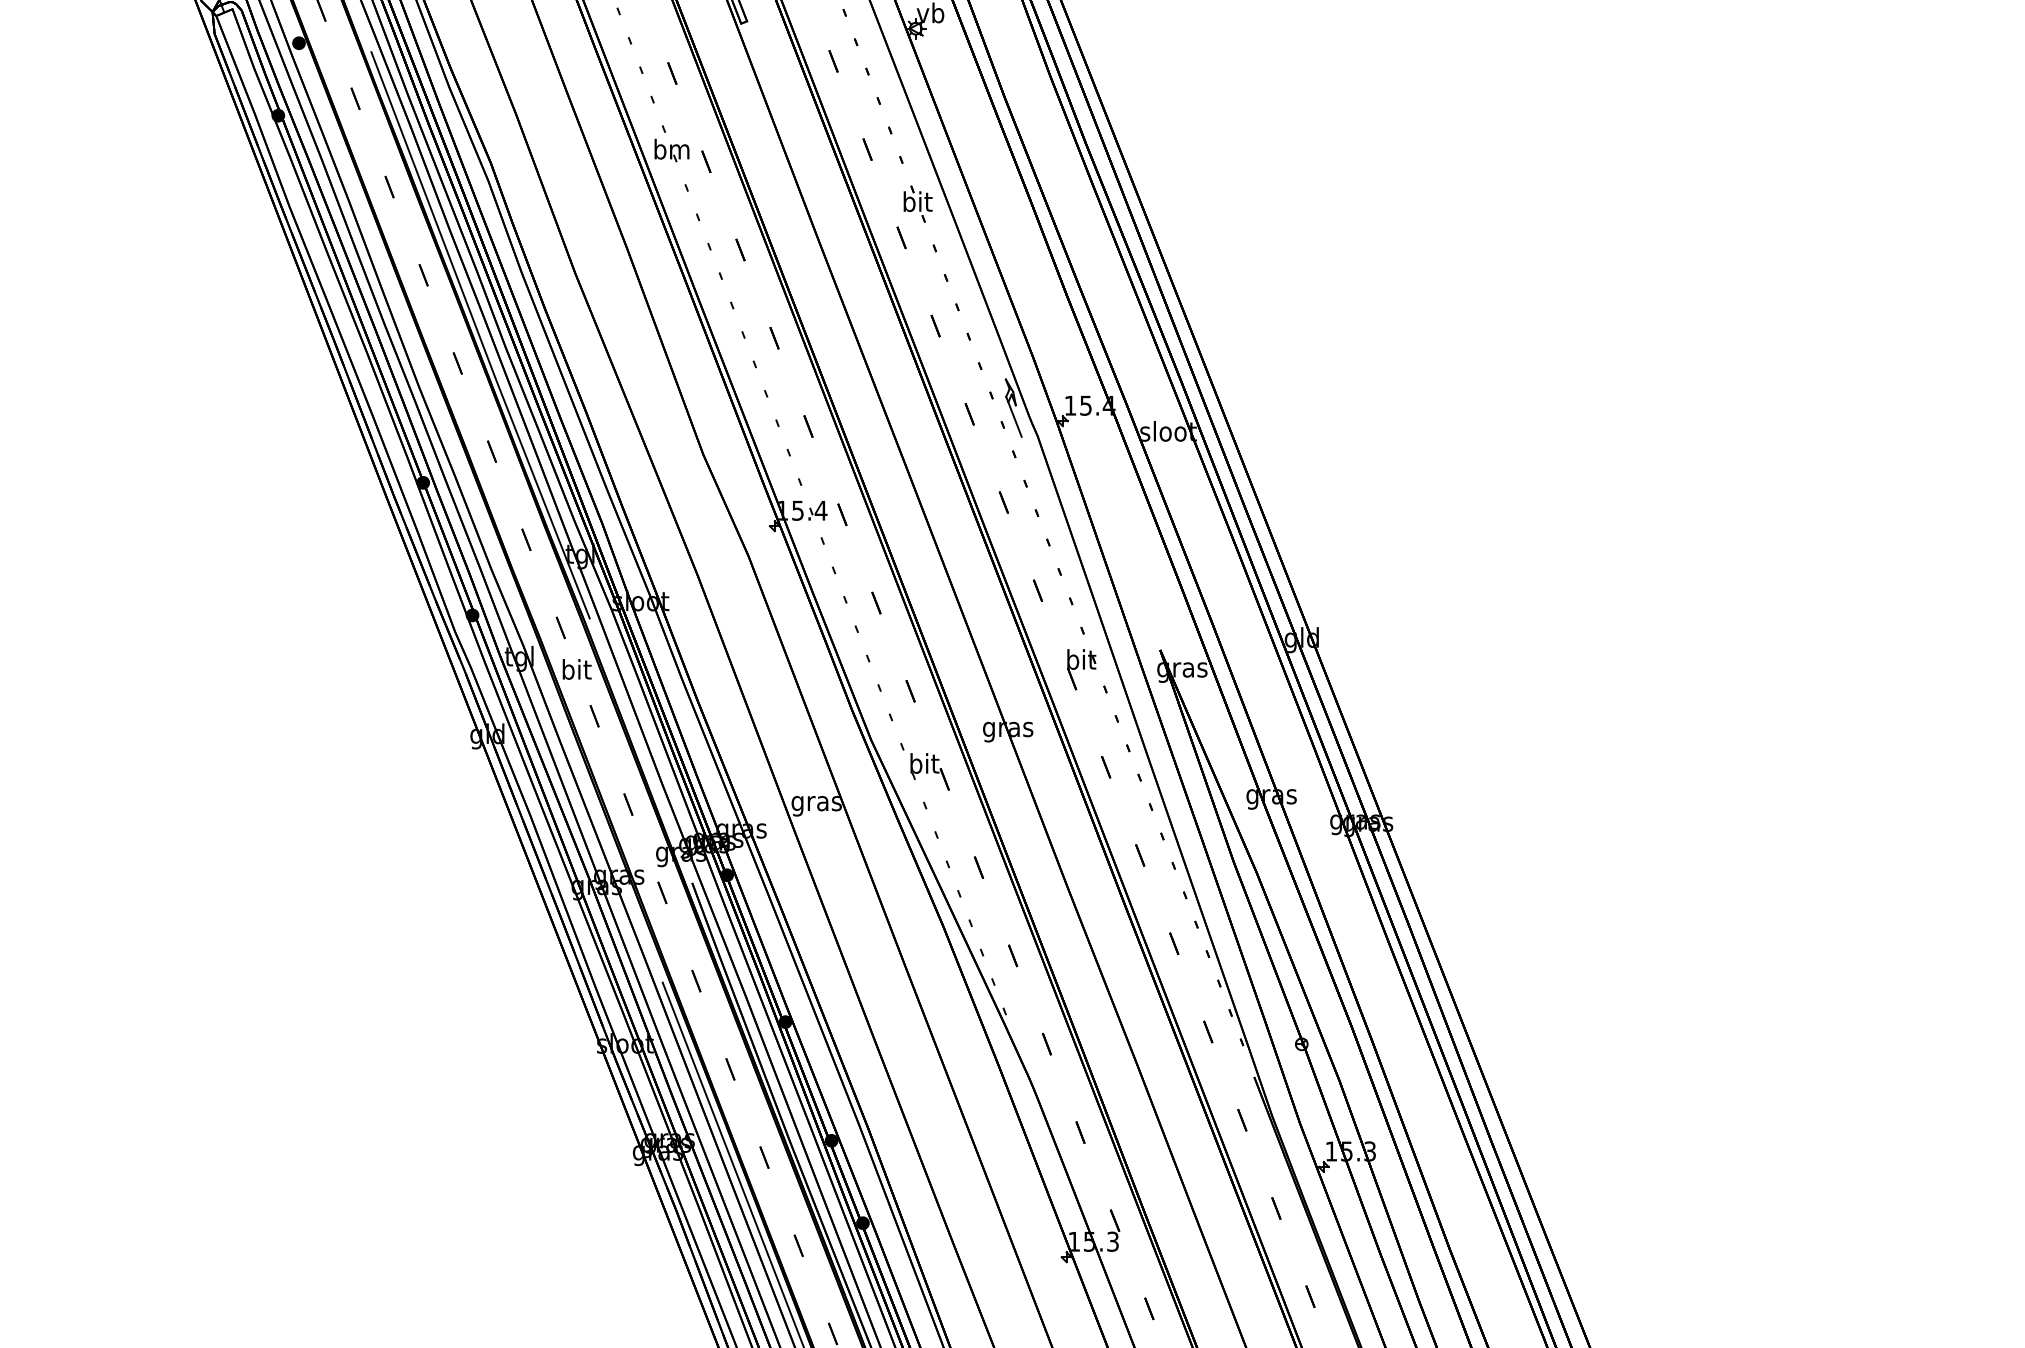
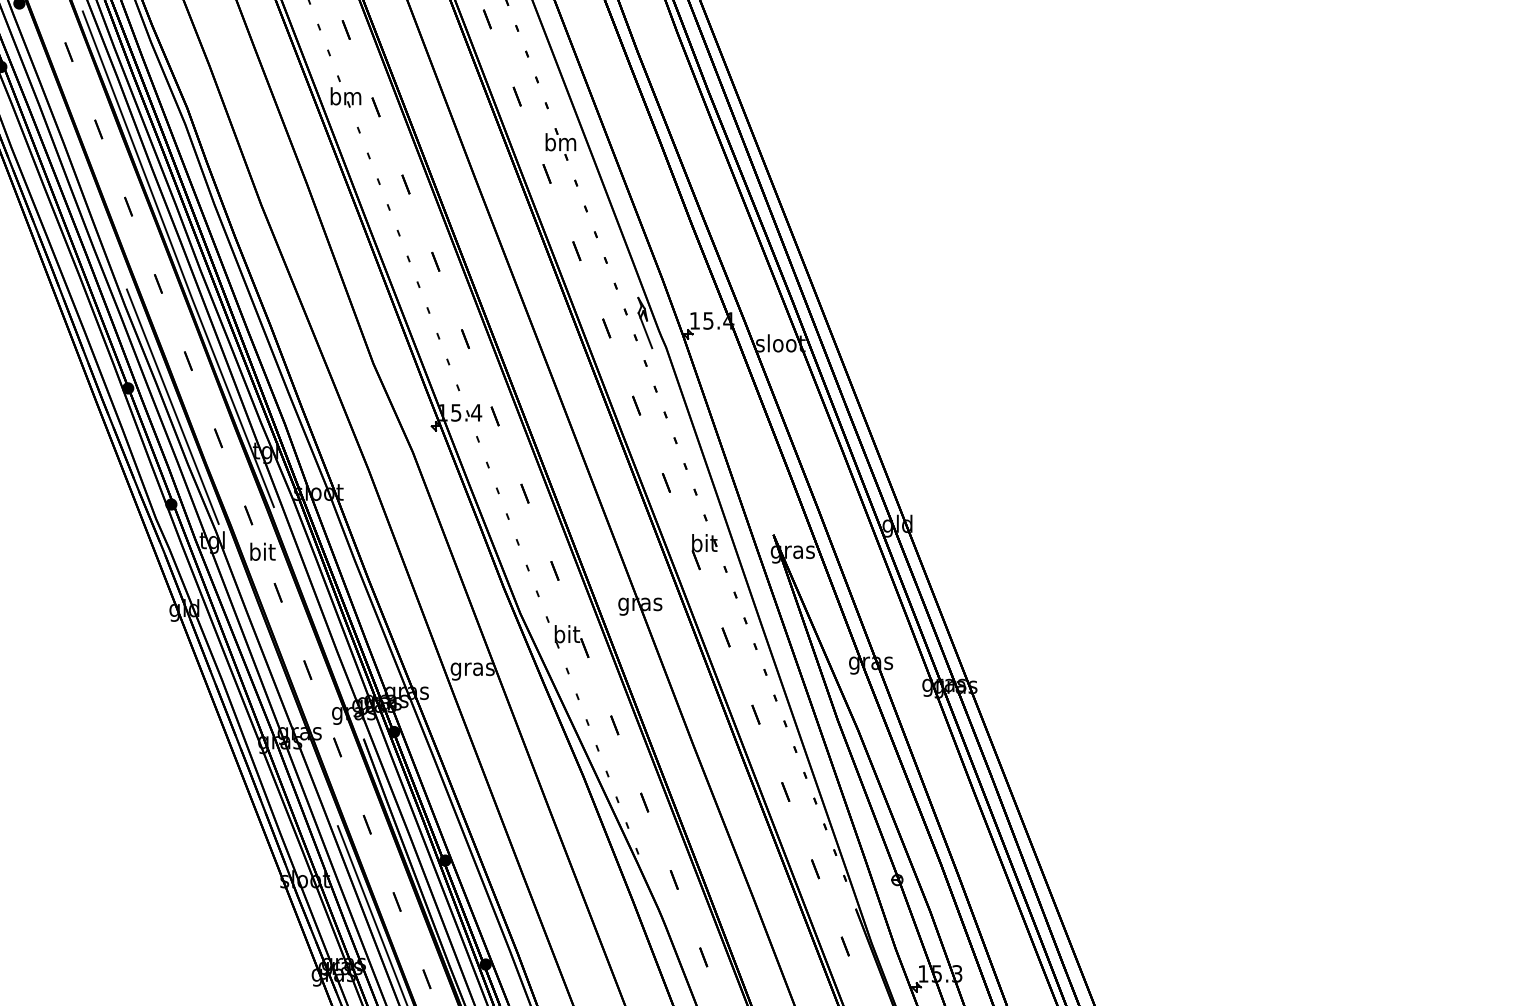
text: (917, 201) -> (560, 142), bit -> bm
line: (473, 503) -> (172, 406), added

